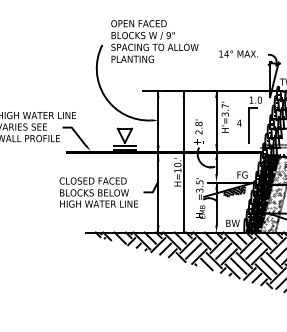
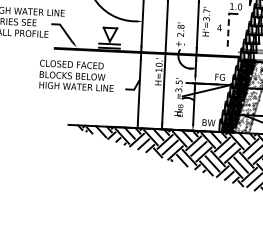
line: (248, 124) -> (228, 29), solid -> dashed
hatch: (233, 191) -> (210, 92), removed
text: (98, 192) -> (76, 75), moved

